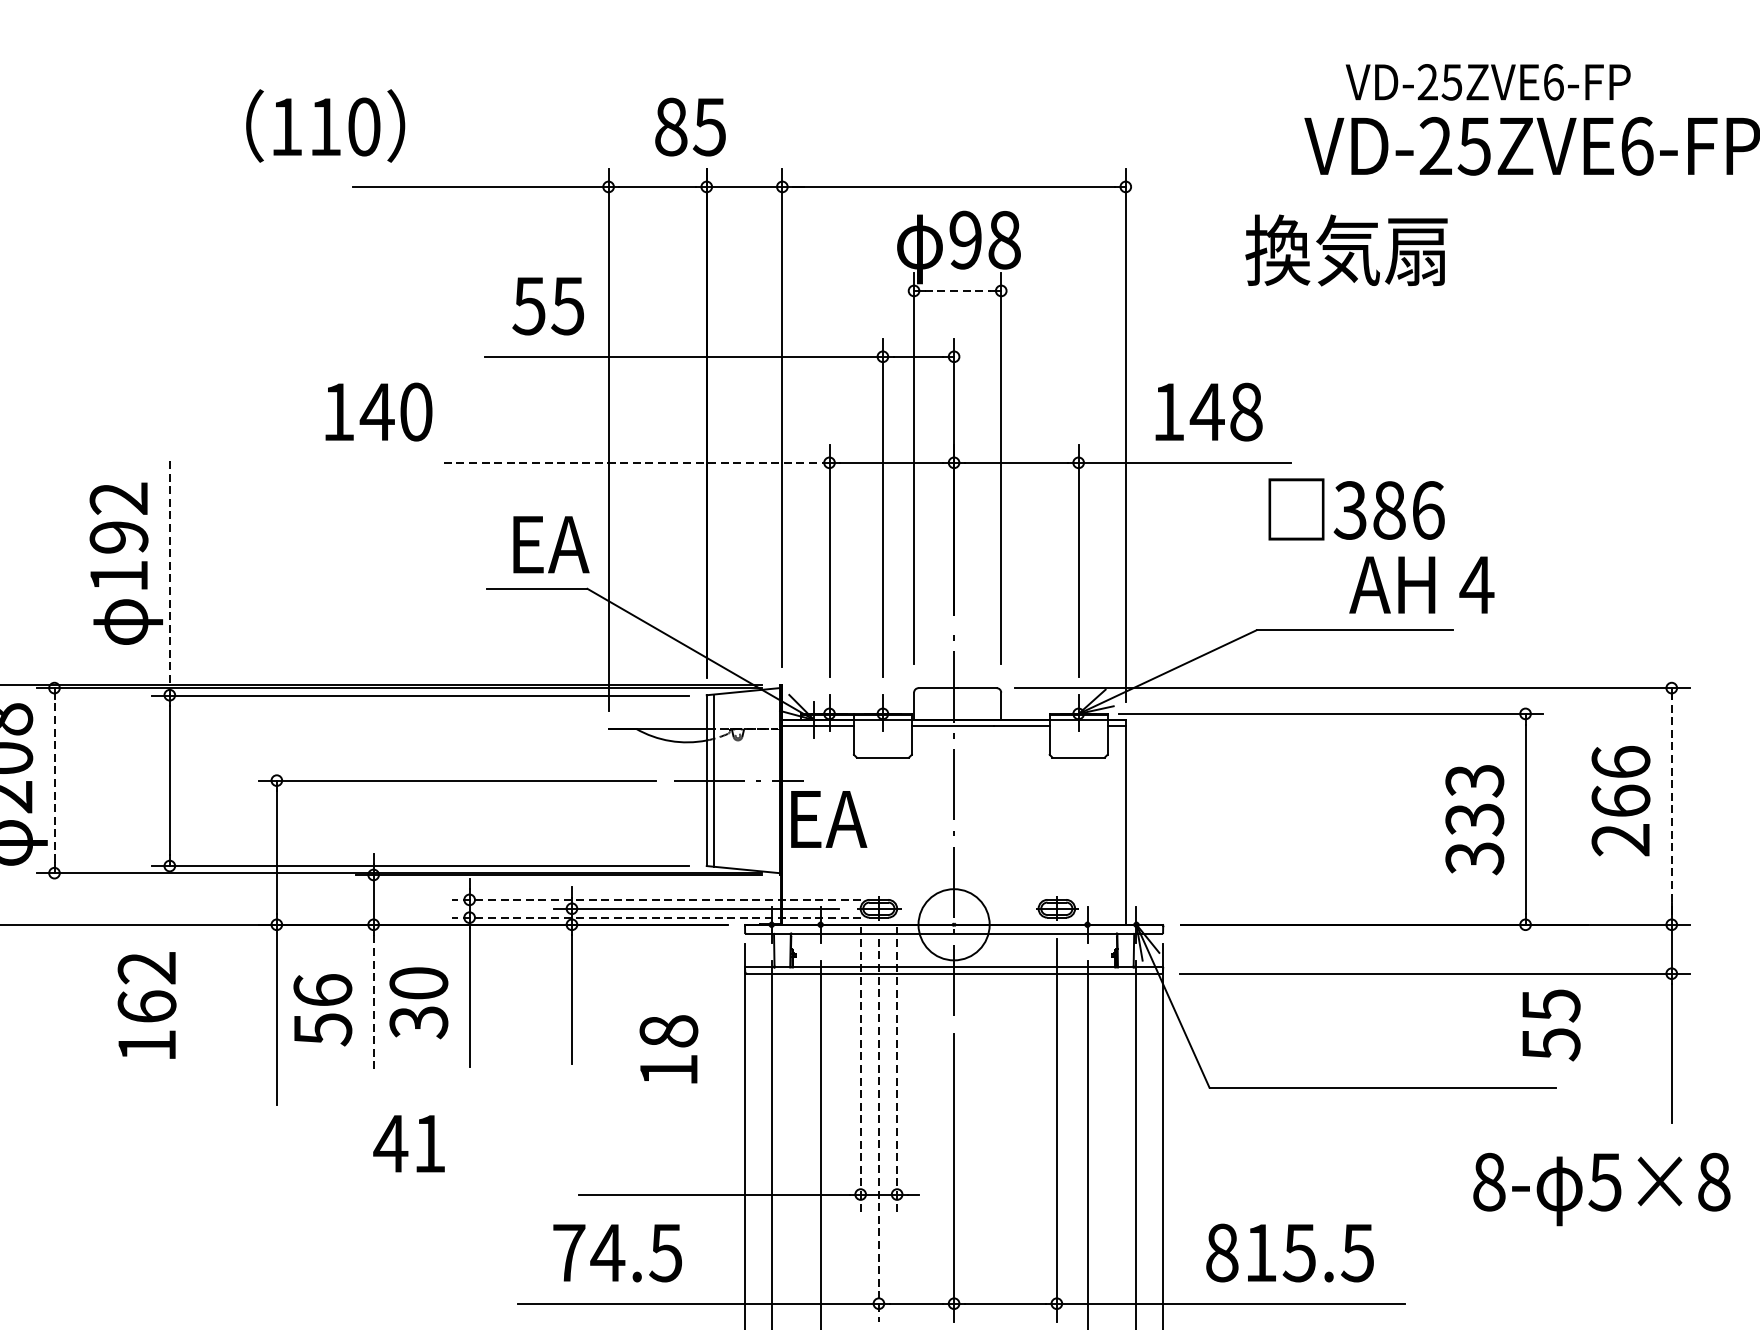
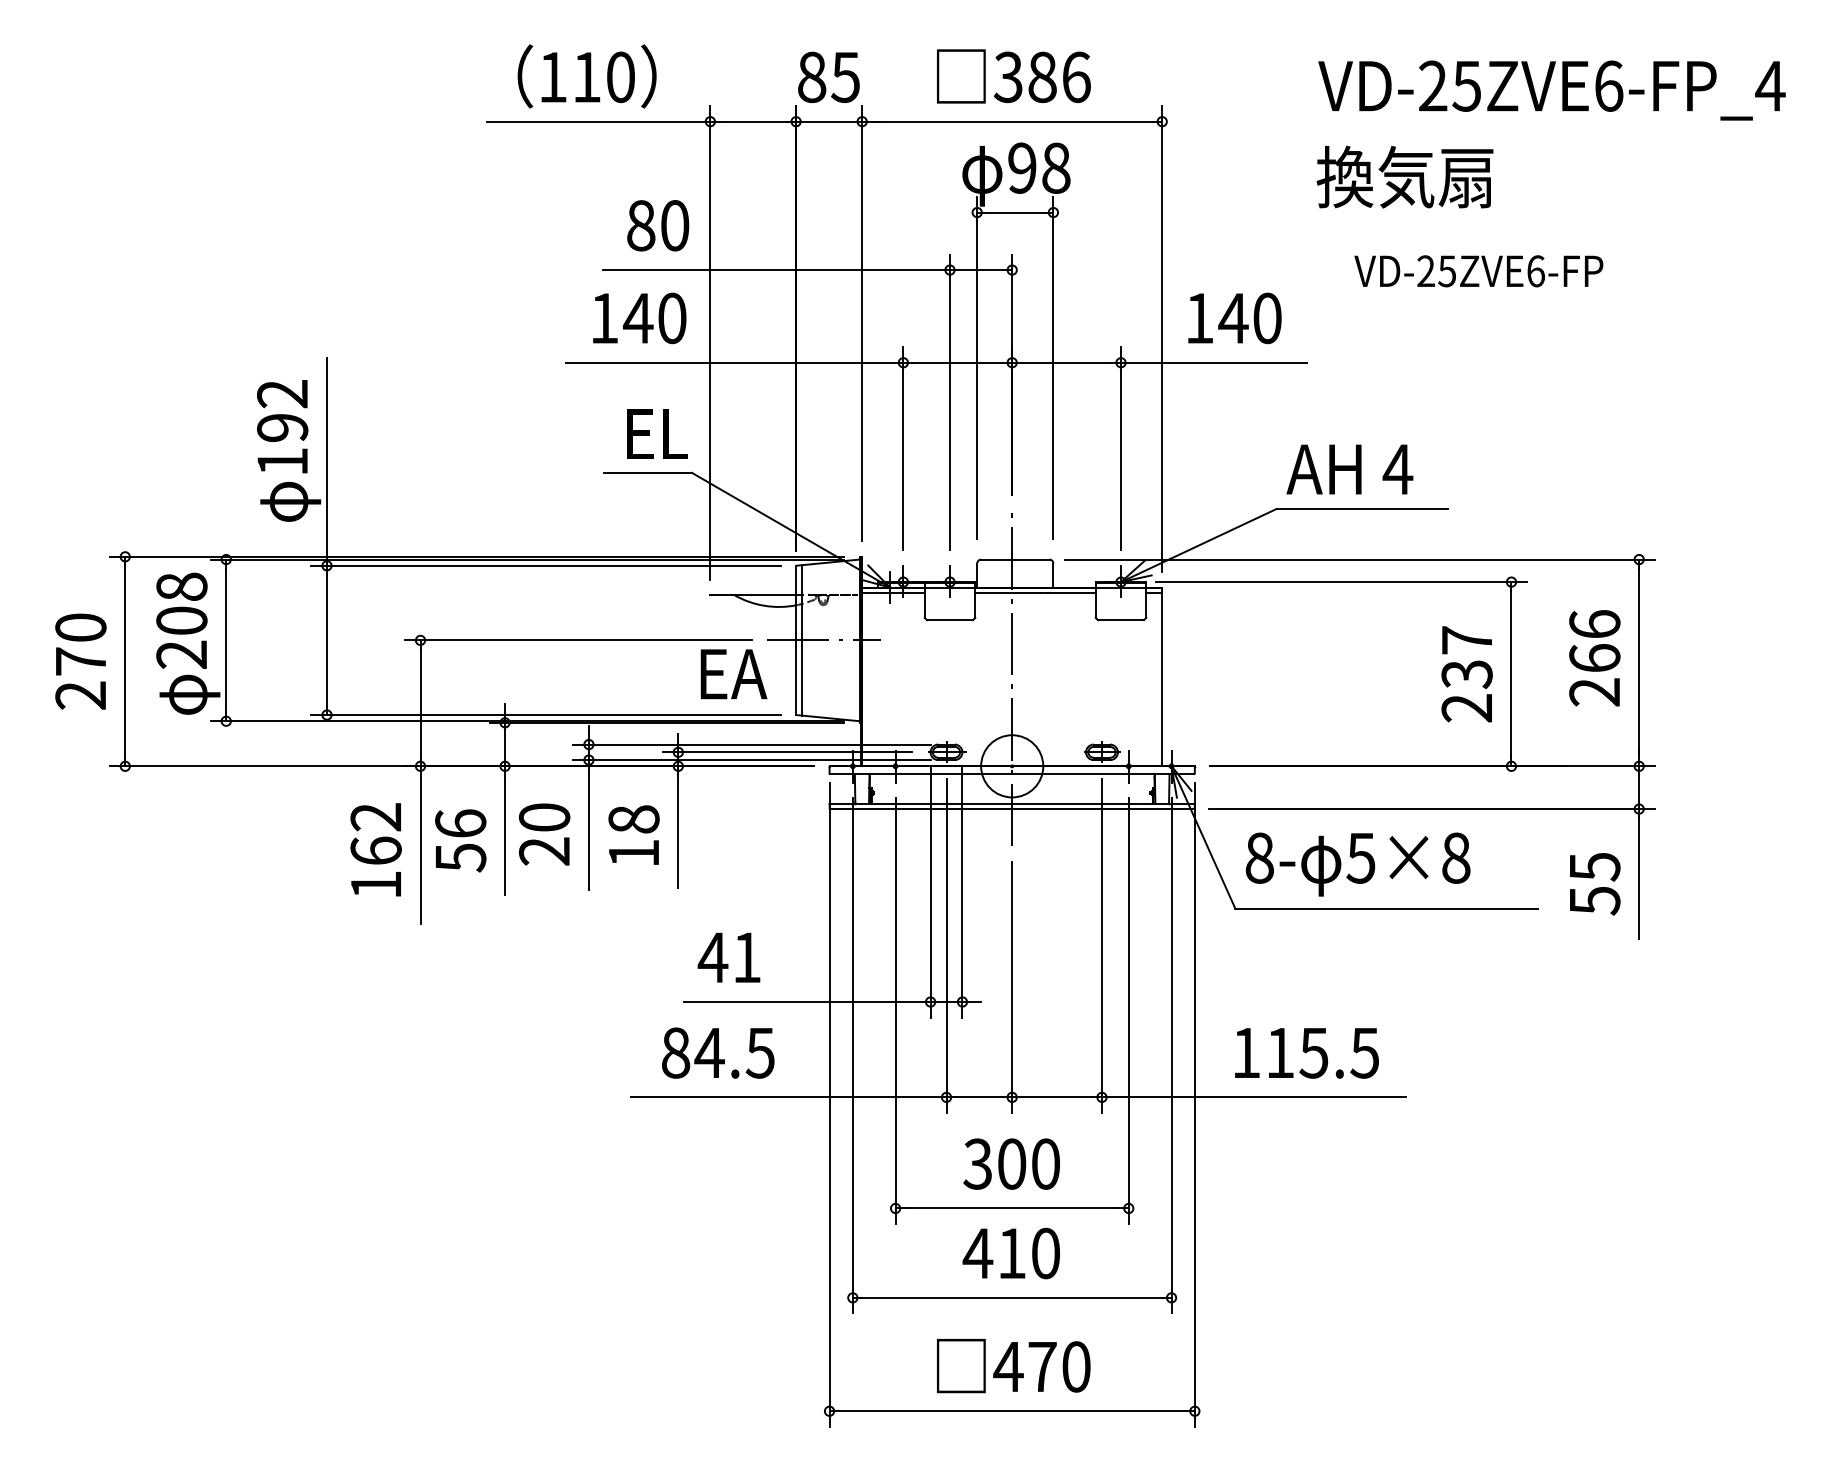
text: (1487, 82) -> (1478, 271), moved
text: (324, 126) -> (586, 76), moved
text: (690, 127) -> (828, 77), moved
text: (1345, 249) -> (1404, 176), moved
line: (957, 290) -> (1015, 212), dashed -> solid
text: (548, 305) -> (657, 225), 55 -> 80
text: (1246, 411) -> (1267, 317), 148 -> 140
text: (378, 412) -> (639, 318), moved
line: (636, 462) -> (734, 362), dashed -> solid
text: (1356, 509) -> (1013, 76), moved
text: (551, 544) -> (660, 434), EA -> EL
line: (170, 575) -> (327, 461), dashed -> solid
text: (1421, 585) -> (1349, 469), moved
line: (54, 780) -> (226, 640), dashed -> solid
line: (1672, 801) -> (1639, 658), dashed -> solid
text: (828, 819) -> (733, 674), moved
text: (1474, 819) -> (1466, 674), 333 -> 237
line: (656, 899) -> (752, 744), dashed -> solid
line: (656, 918) -> (752, 760), dashed -> solid
line: (374, 1003) -> (505, 835), dashed -> solid
text: (146, 1005) -> (375, 849), moved
text: (418, 1022) -> (544, 851), 30 -> 20
text: (1551, 1025) -> (1595, 884), moved
text: (668, 1048) -> (633, 834), moved
line: (860, 1069) -> (930, 892), dashed -> solid
line: (897, 1069) -> (962, 892), dashed -> solid
line: (878, 1131) -> (946, 946), dashed -> solid
text: (408, 1143) -> (728, 957), moved
text: (1601, 1189) -> (1357, 864), moved
text: (569, 1252) -> (676, 1052), 74.5 -> 84.5
text: (1222, 1252) -> (1246, 1052), 815.5 -> 115.5

